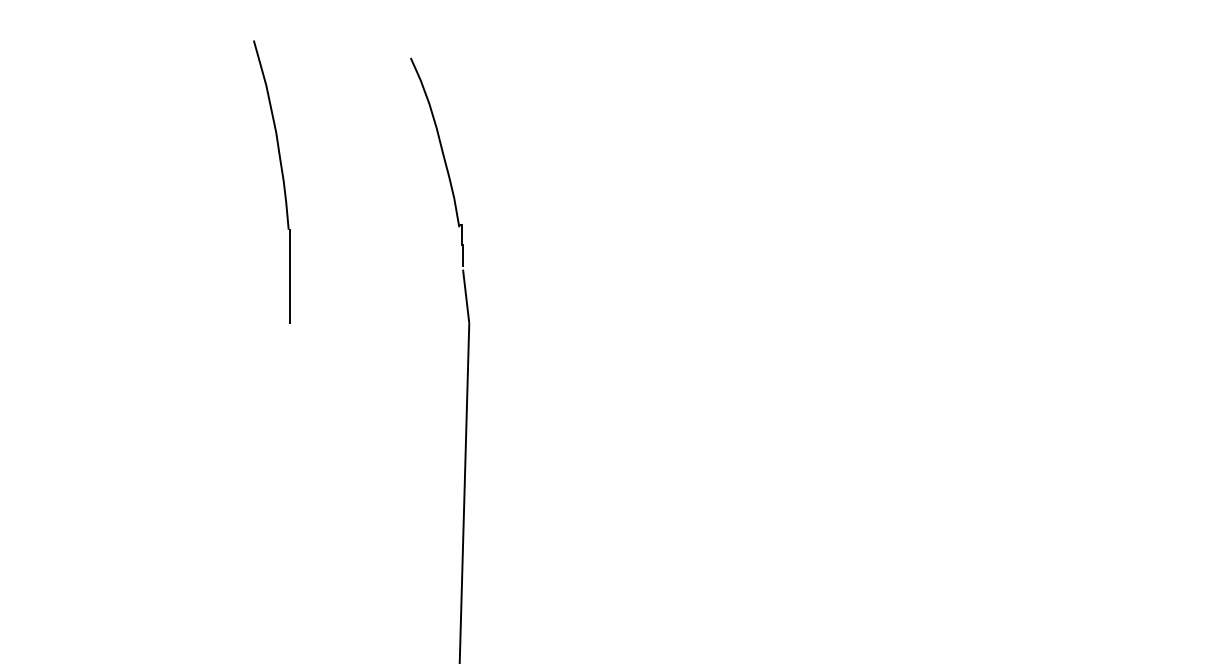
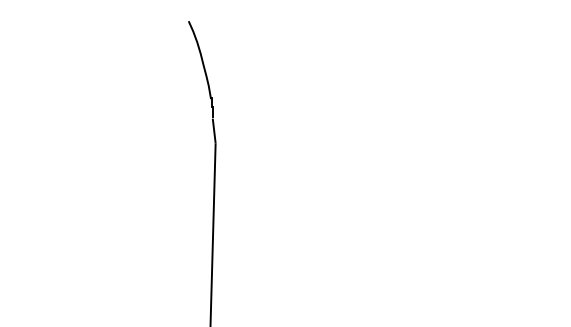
part: (271, 182) -> (124, 78), removed

